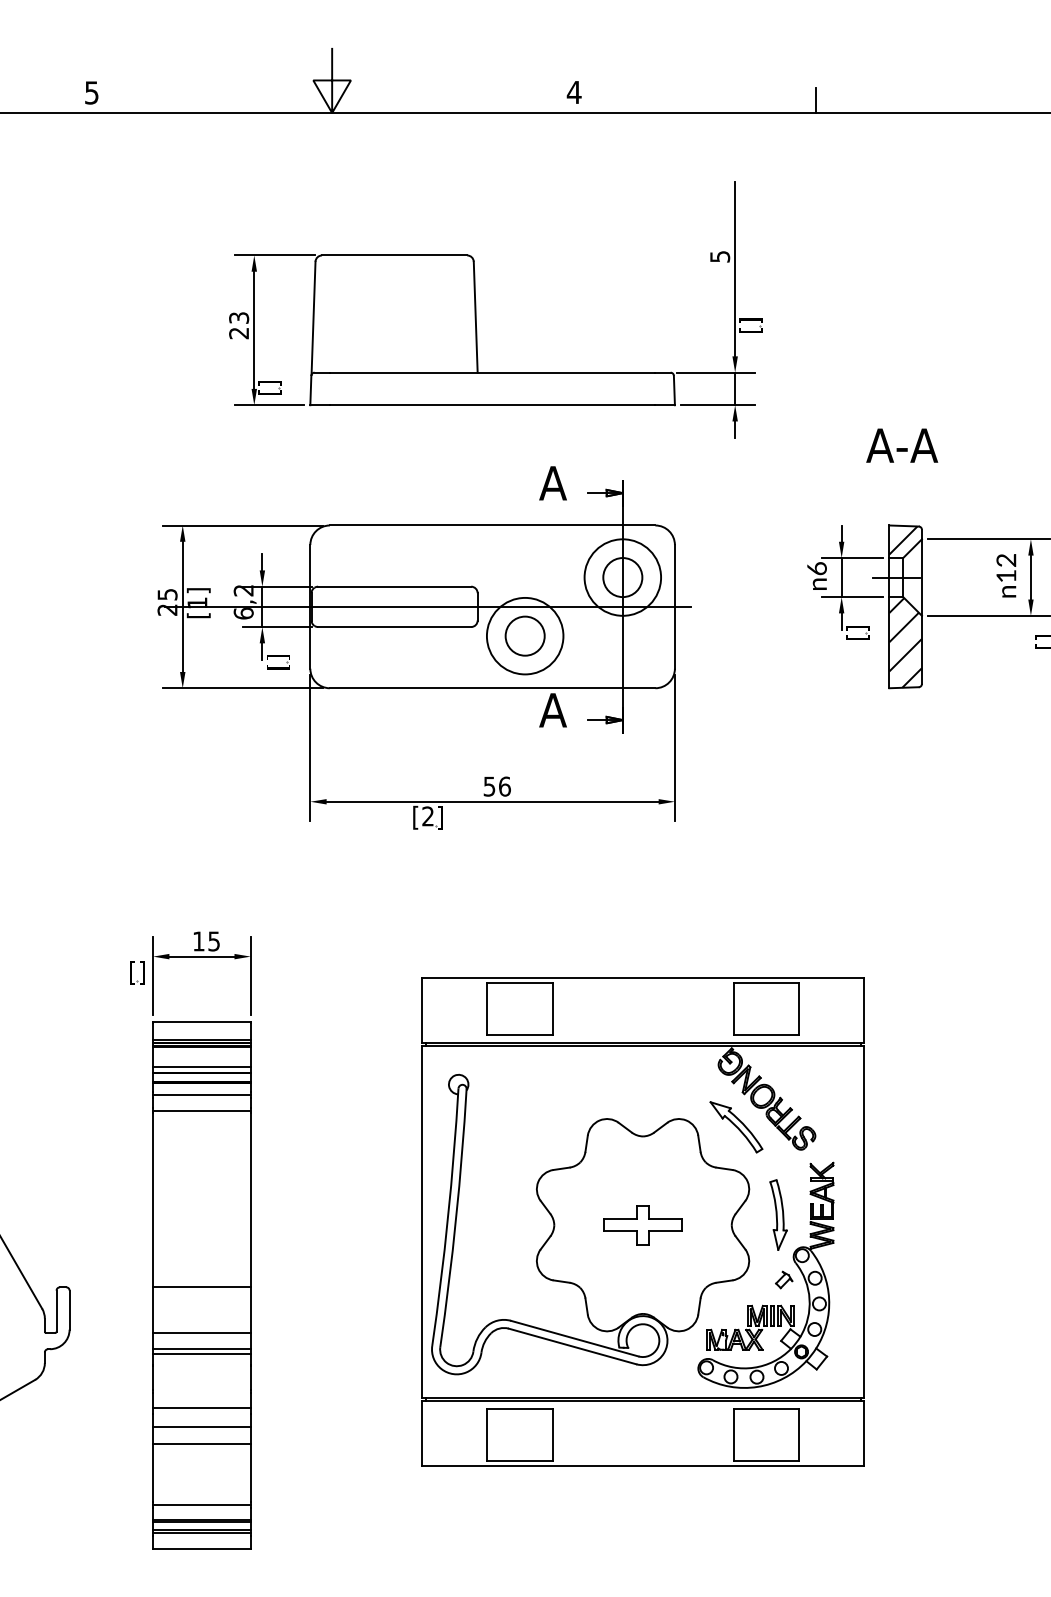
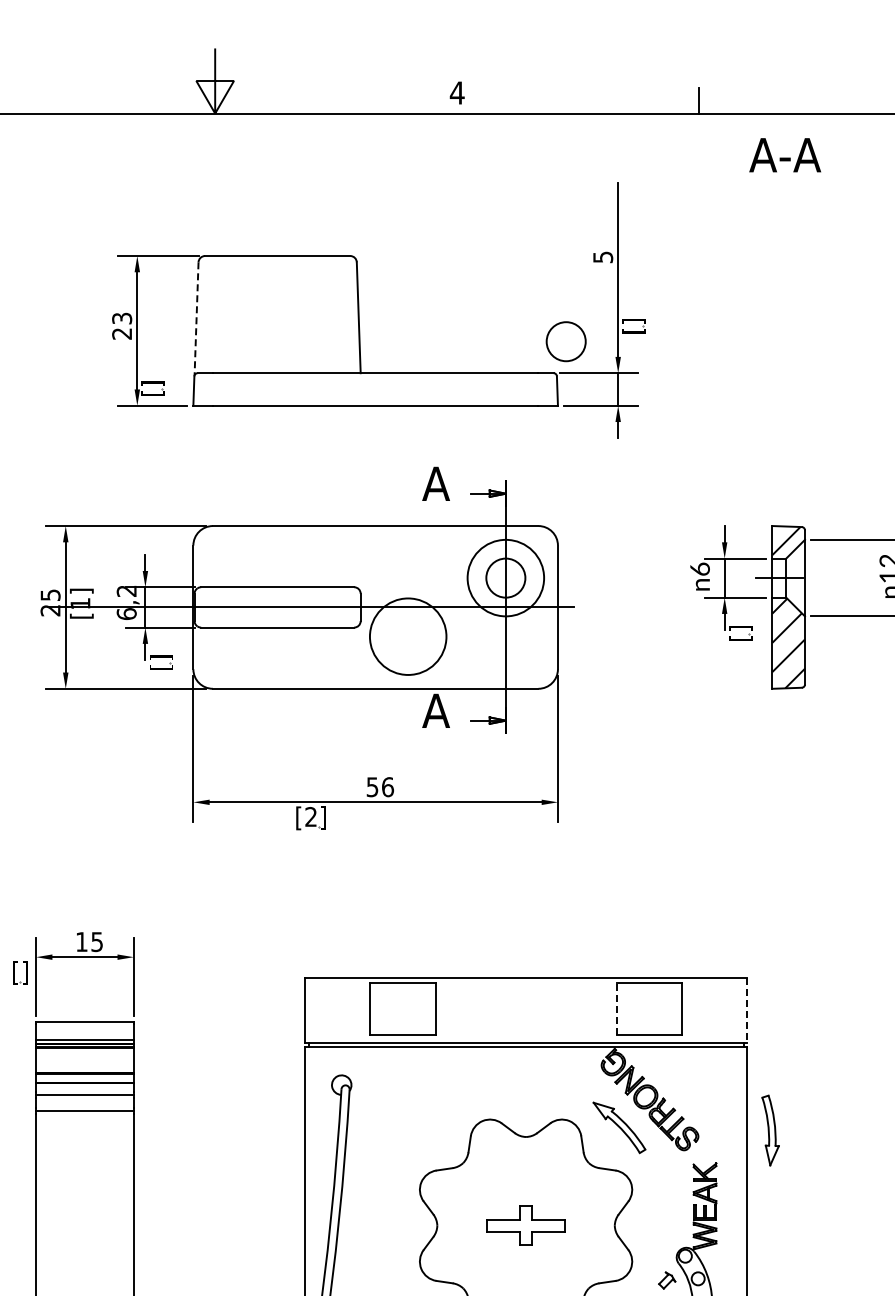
line: (313, 318) -> (196, 319), solid -> dashed
text: (902, 445) -> (785, 155), moved
circle: (524, 635) -> (565, 341), moved
line: (733, 1008) -> (616, 1009), solid -> dashed
line: (863, 1010) -> (746, 1011), solid -> dashed
line: (201, 1067) -> (84, 1068), removed
part: (778, 1214) -> (770, 1130), moved
line: (201, 1287) -> (84, 1288), removed

